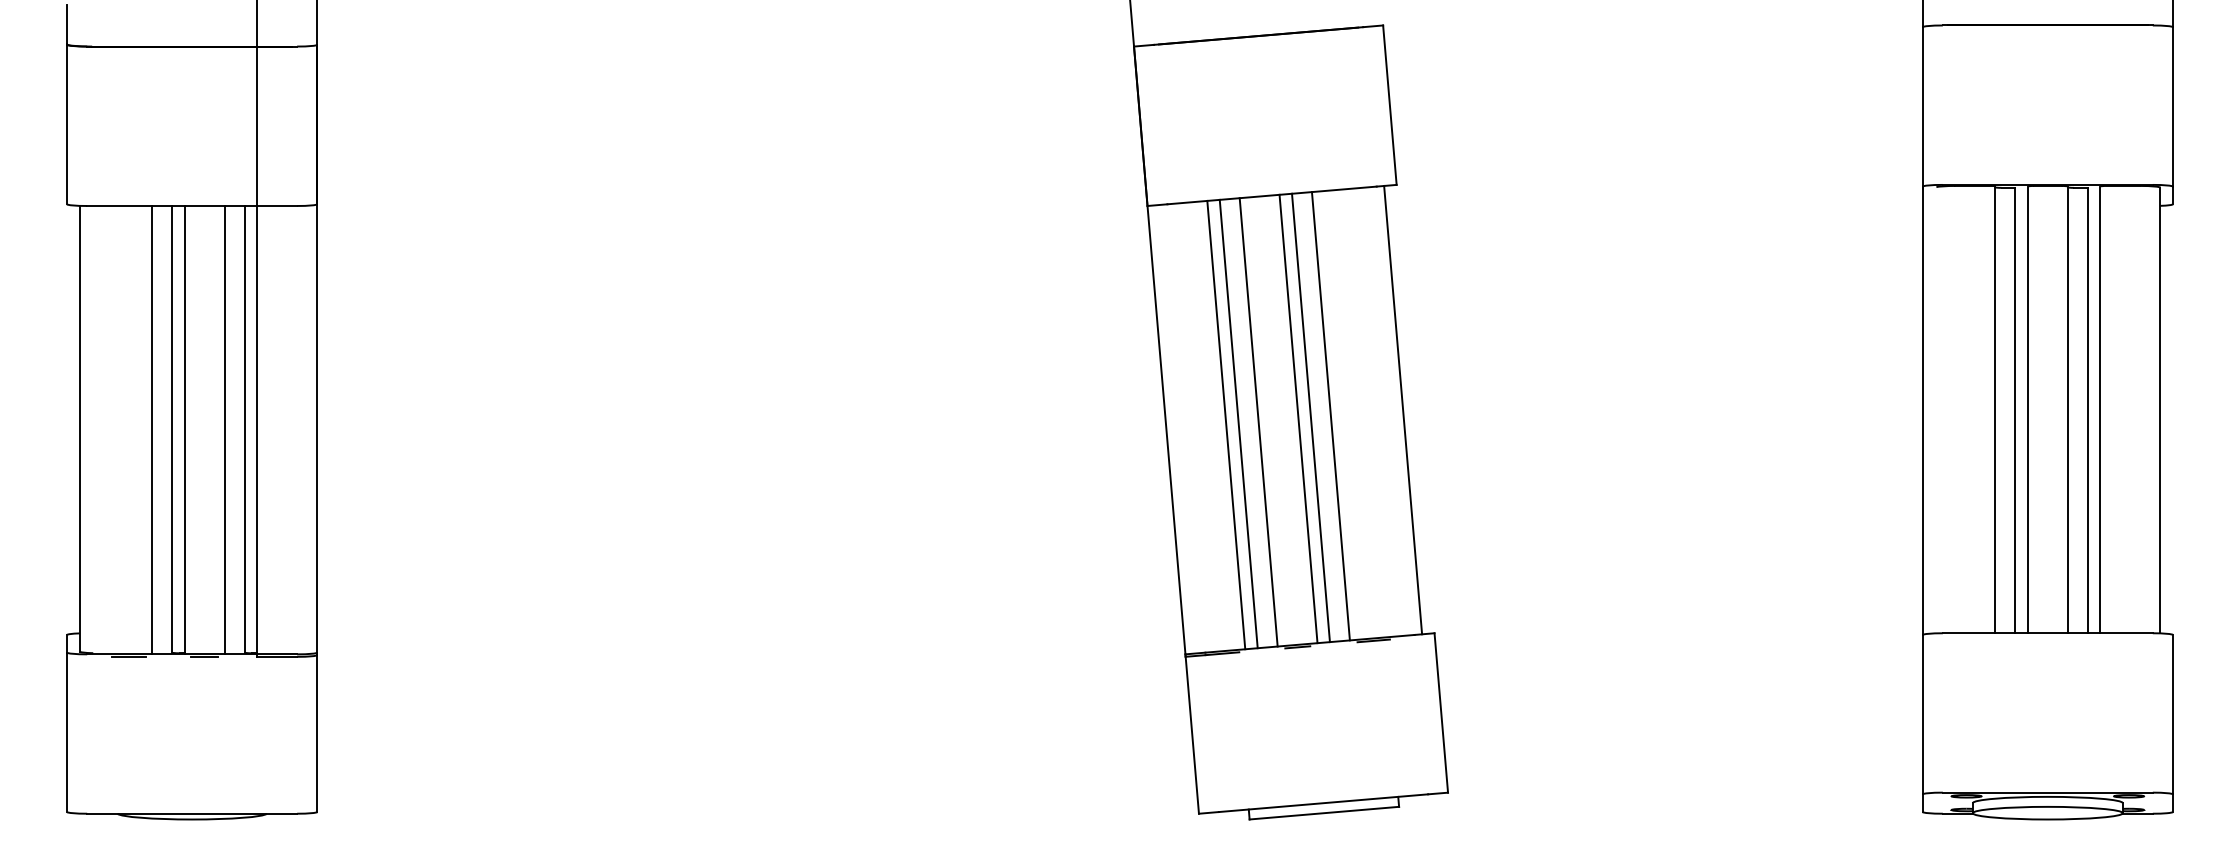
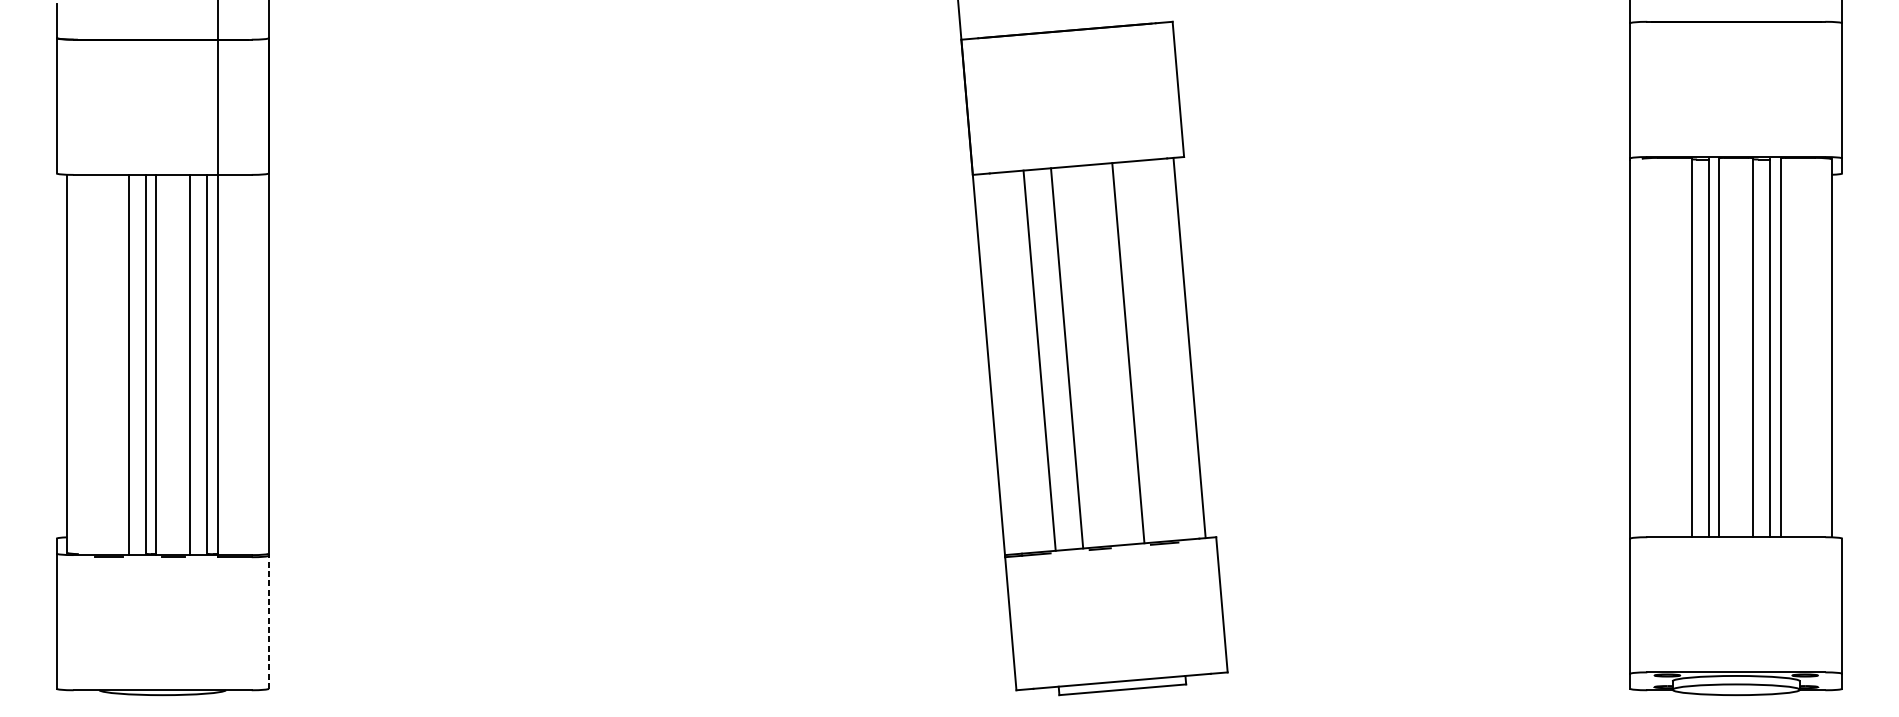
line: (1310, 417) -> (1111, 354), removed
line: (1298, 418) -> (1100, 355), removed
line: (1238, 423) -> (1049, 359), removed
line: (317, 732) -> (268, 621), solid -> dashed

